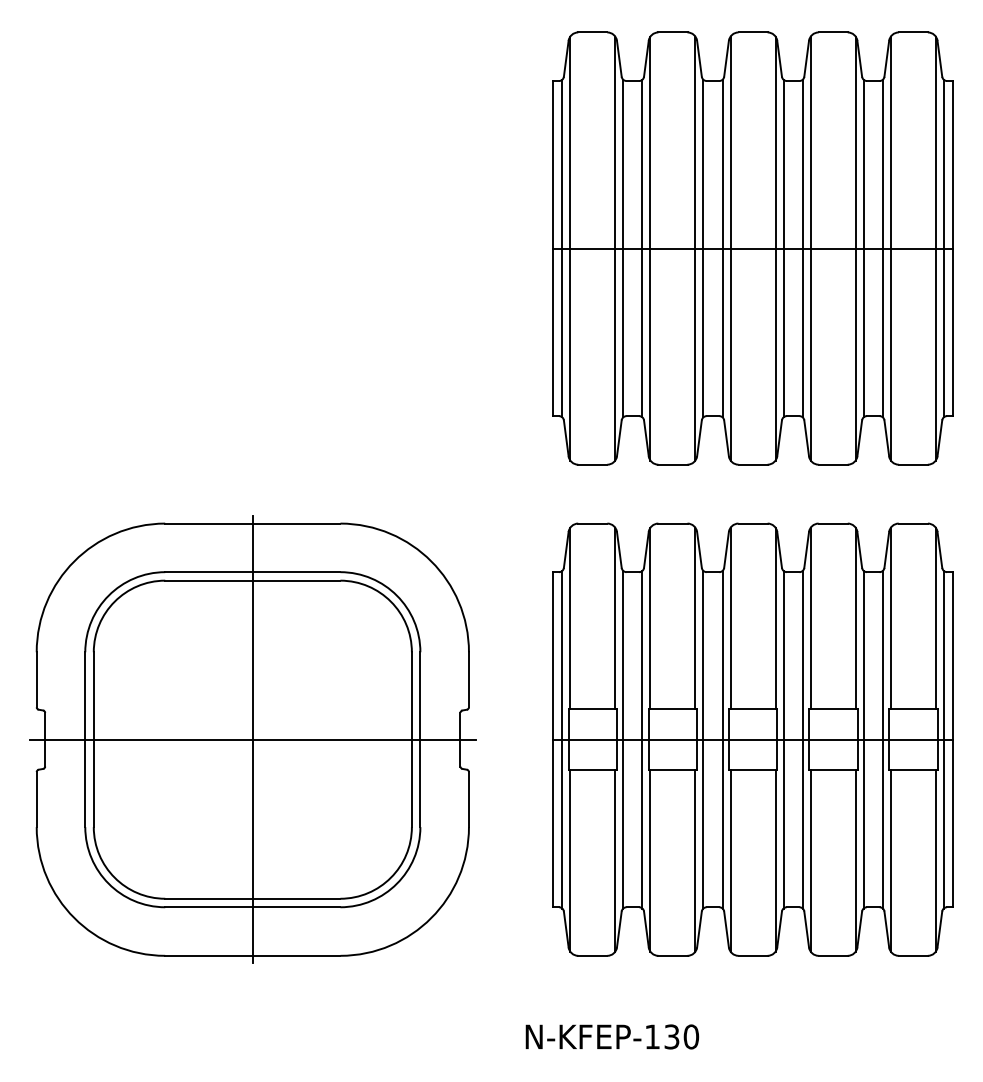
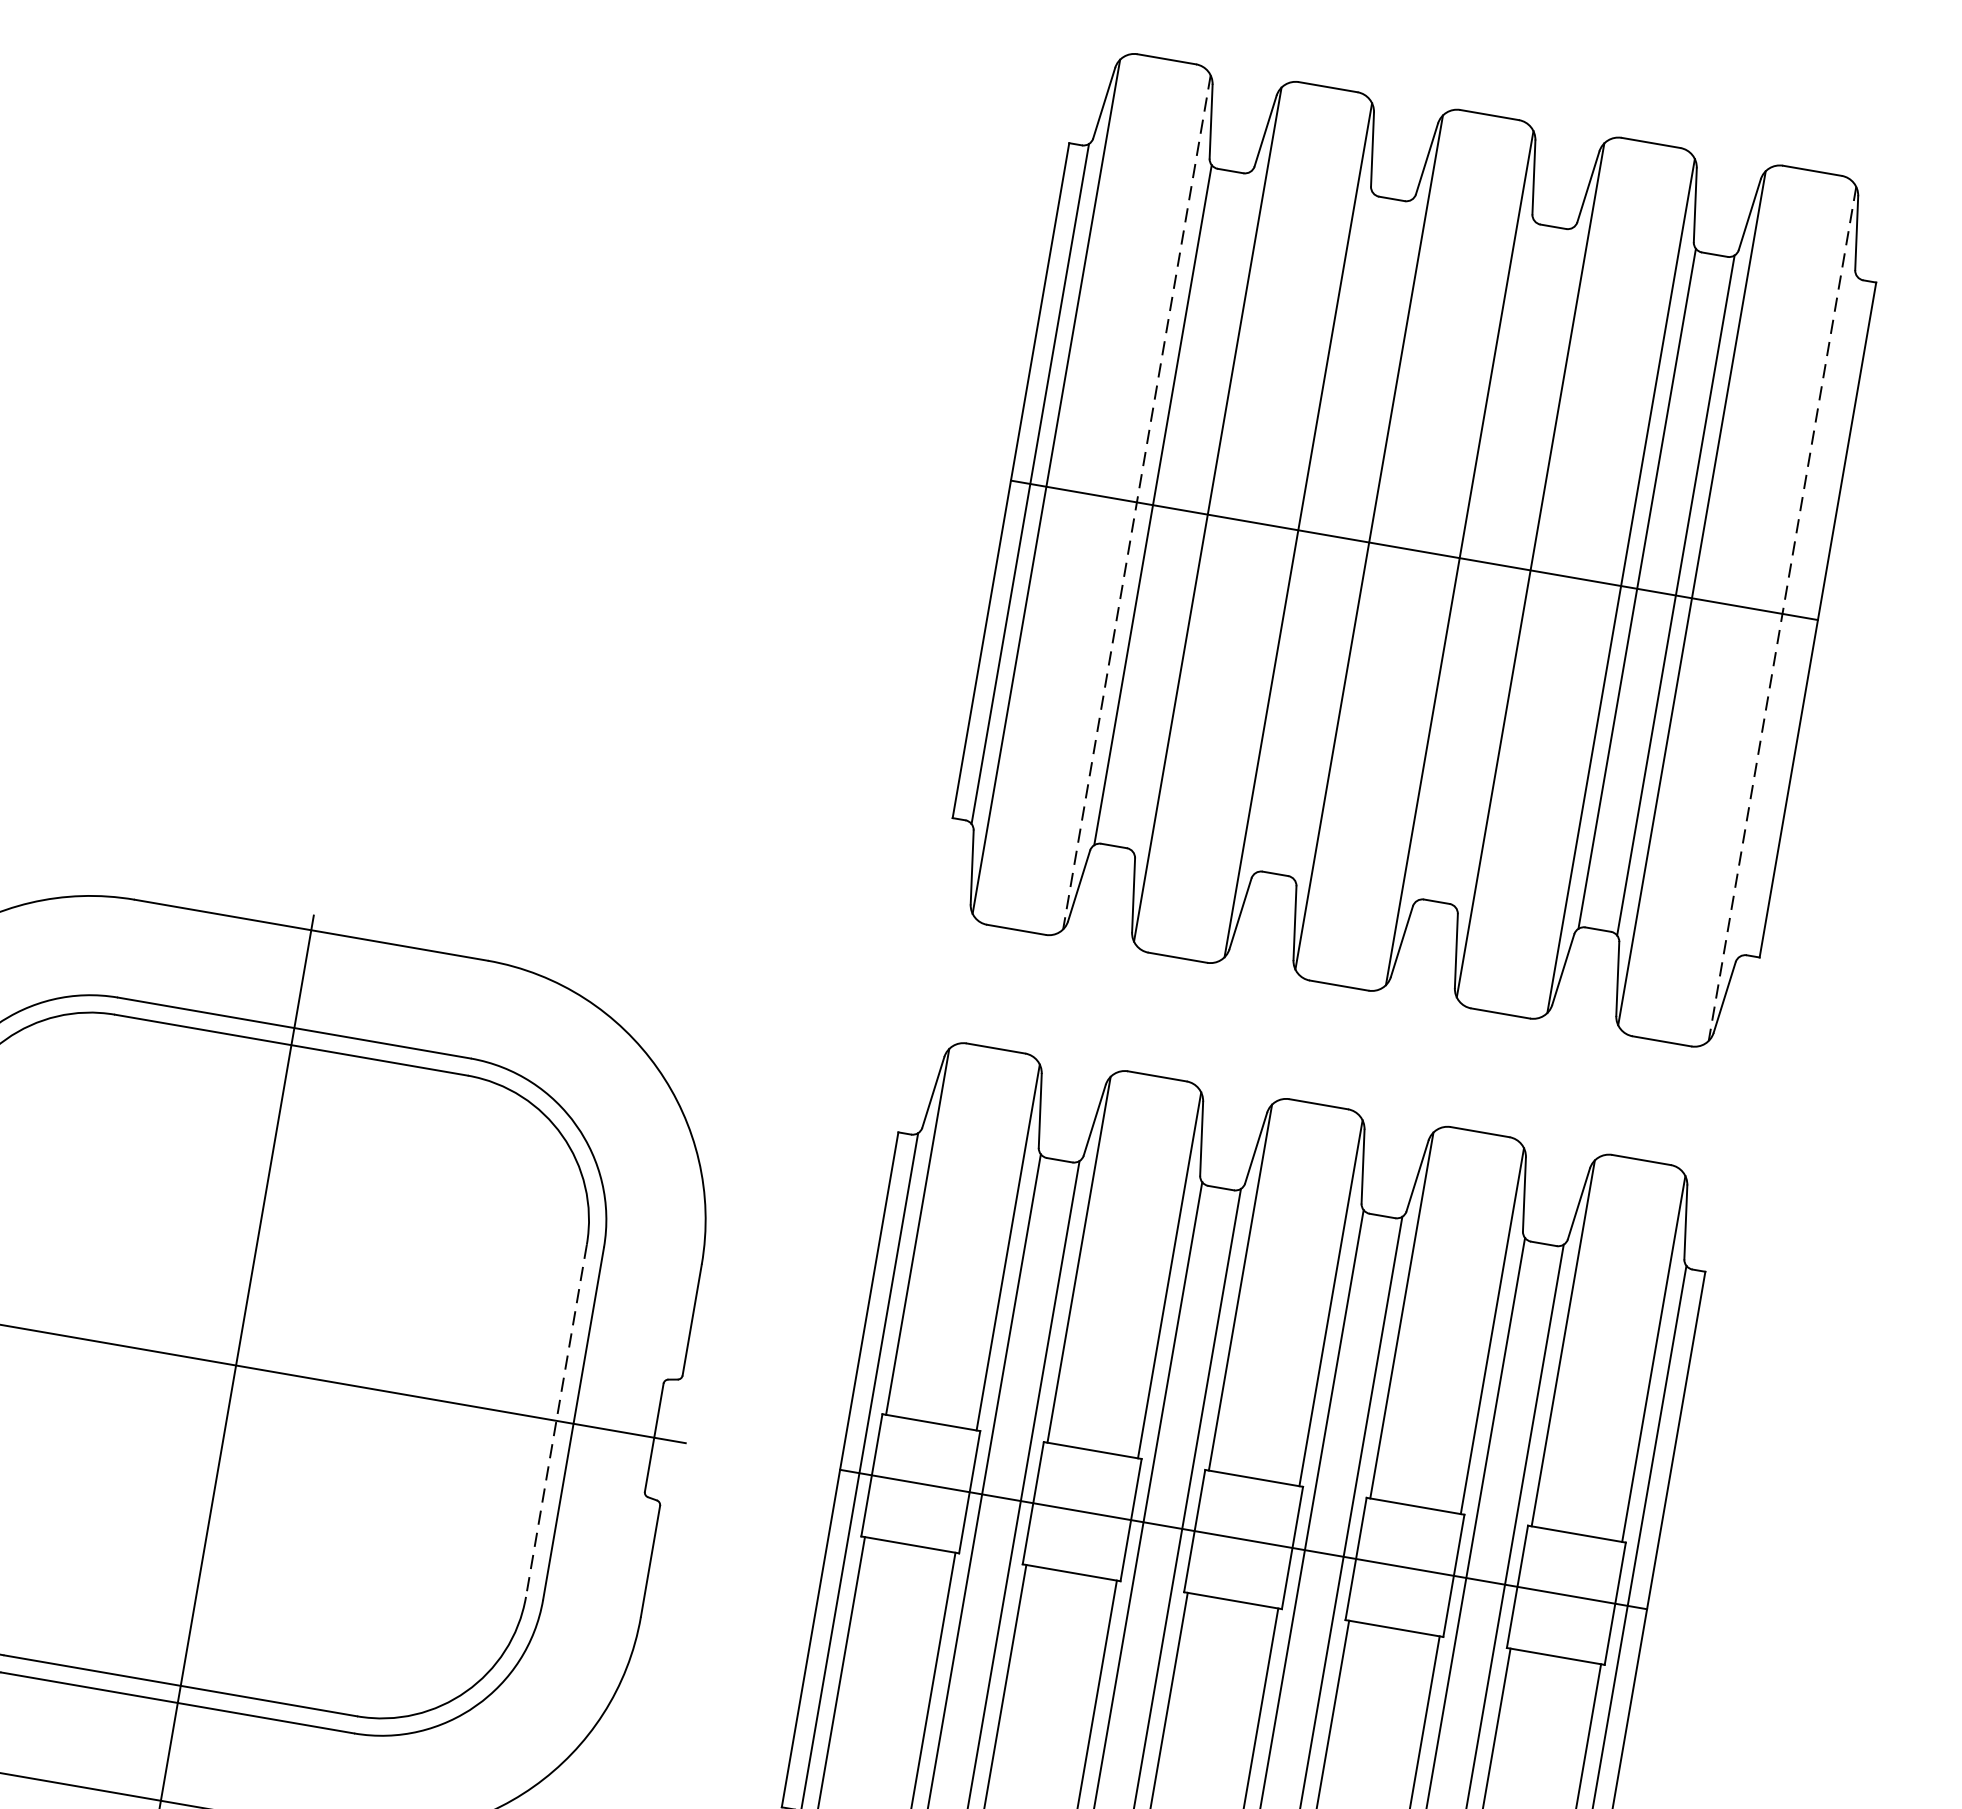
line: (642, 248) -> (1191, 511), removed
line: (703, 248) -> (1314, 532), removed
line: (722, 248) -> (1352, 539), removed
line: (783, 248) -> (1475, 560), removed
line: (802, 248) -> (1514, 567), removed
line: (943, 248) -> (1798, 616), removed
line: (615, 249) -> (1137, 504), solid -> dashed
line: (935, 249) -> (1781, 615), solid -> dashed
line: (411, 740) -> (555, 1422), solid -> dashed

